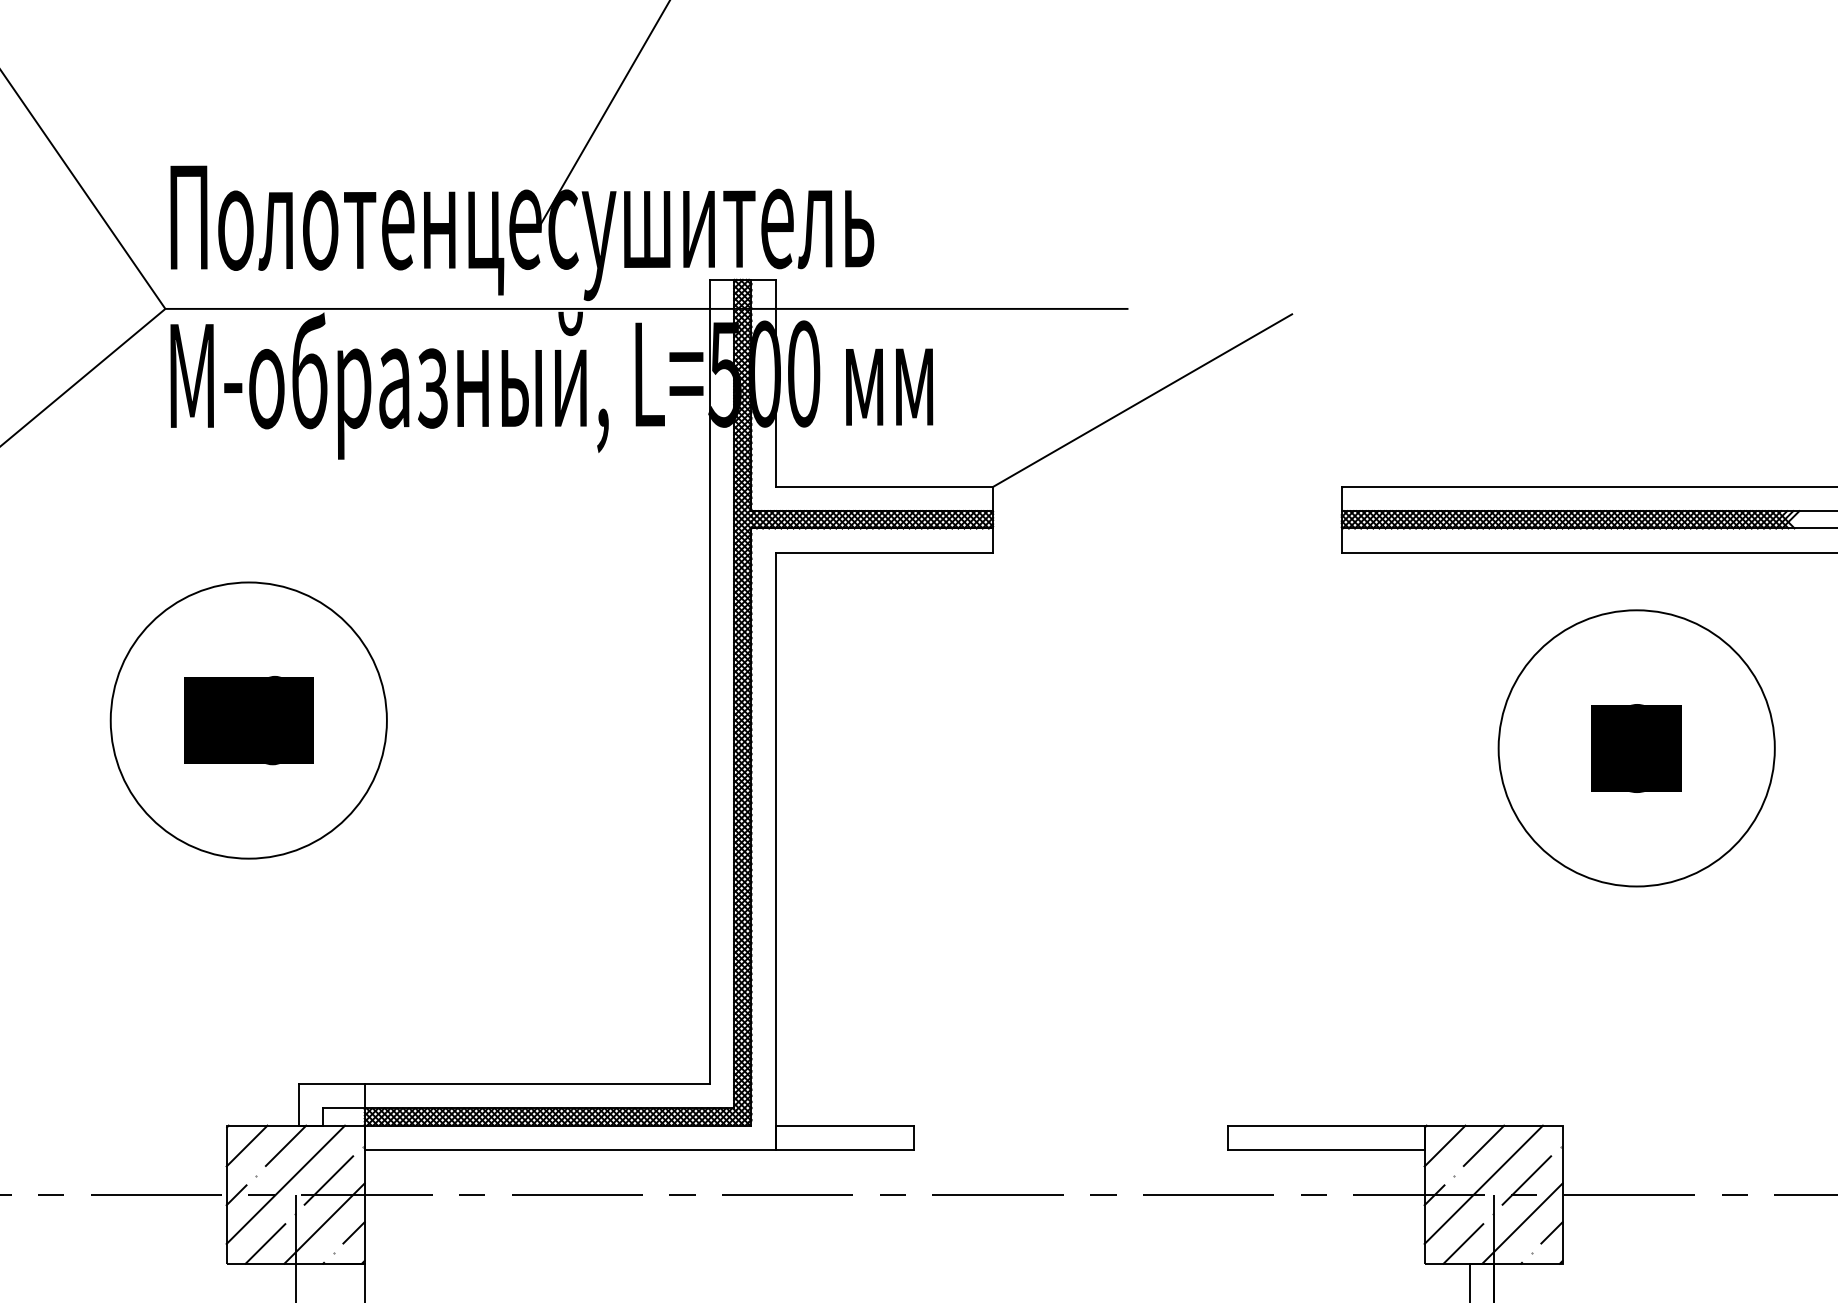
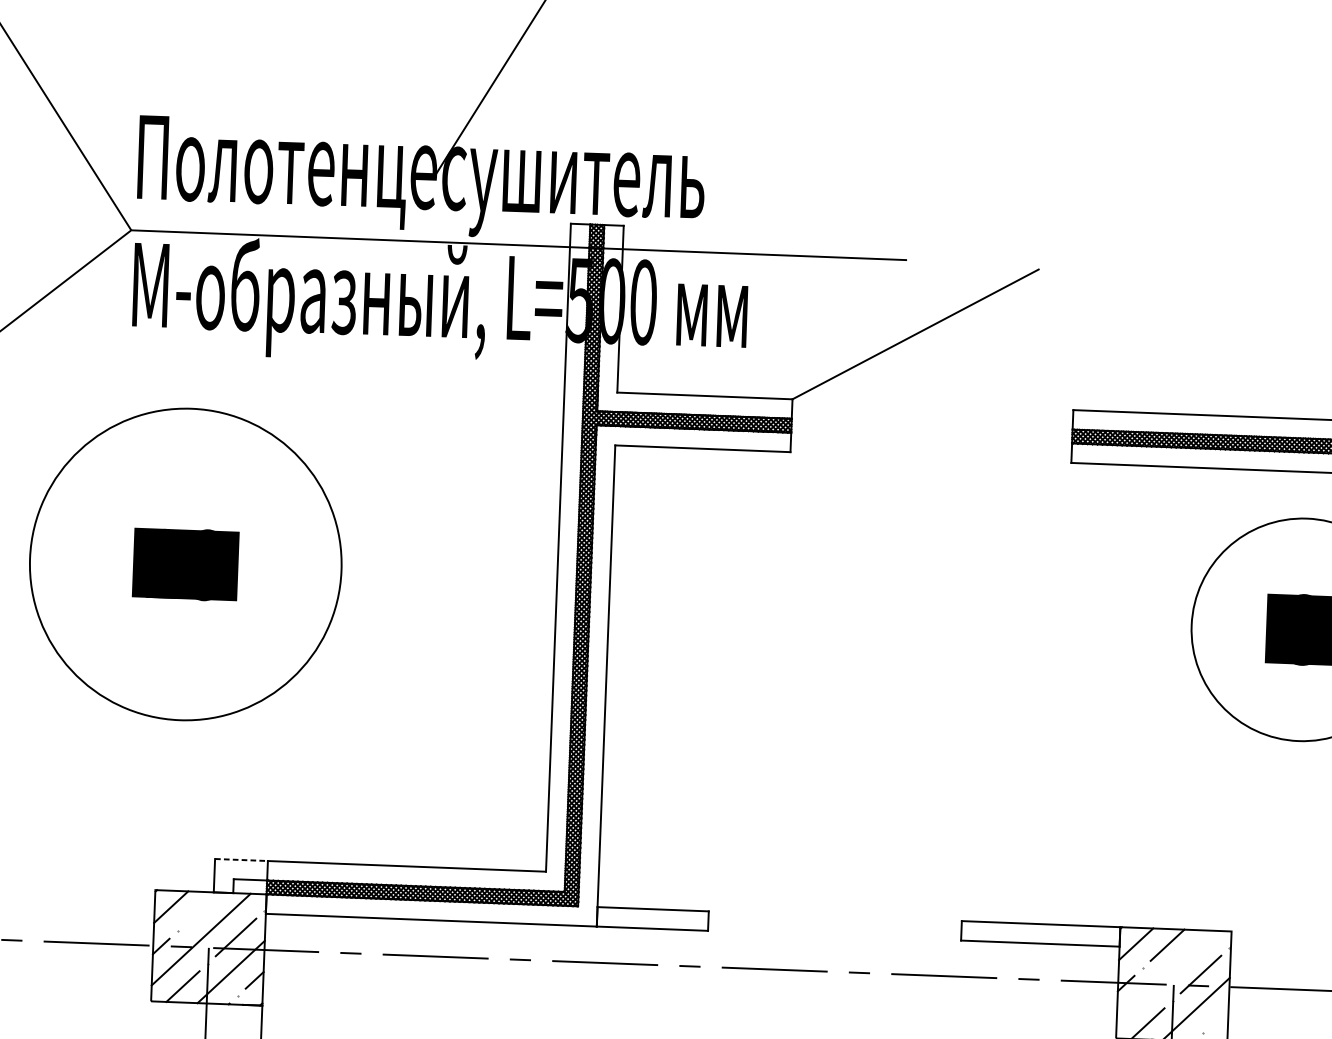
circle: (248, 720) -> (185, 564), size x1.4
line: (331, 1084) -> (241, 860), solid -> dashed
line: (285, 1145) -> (202, 907), removed
line: (1483, 1184) -> (1165, 976), removed
line: (1551, 1232) -> (1219, 1017), removed

